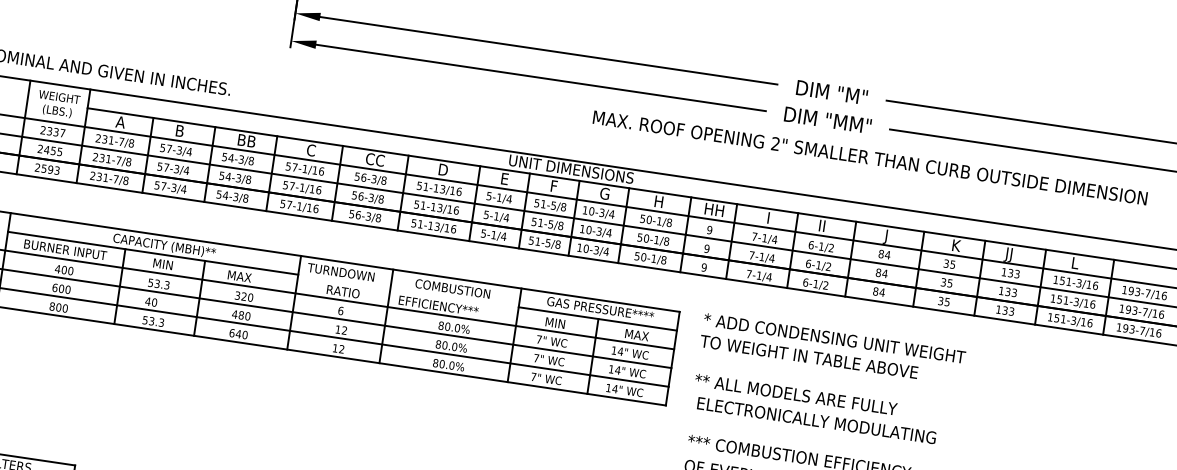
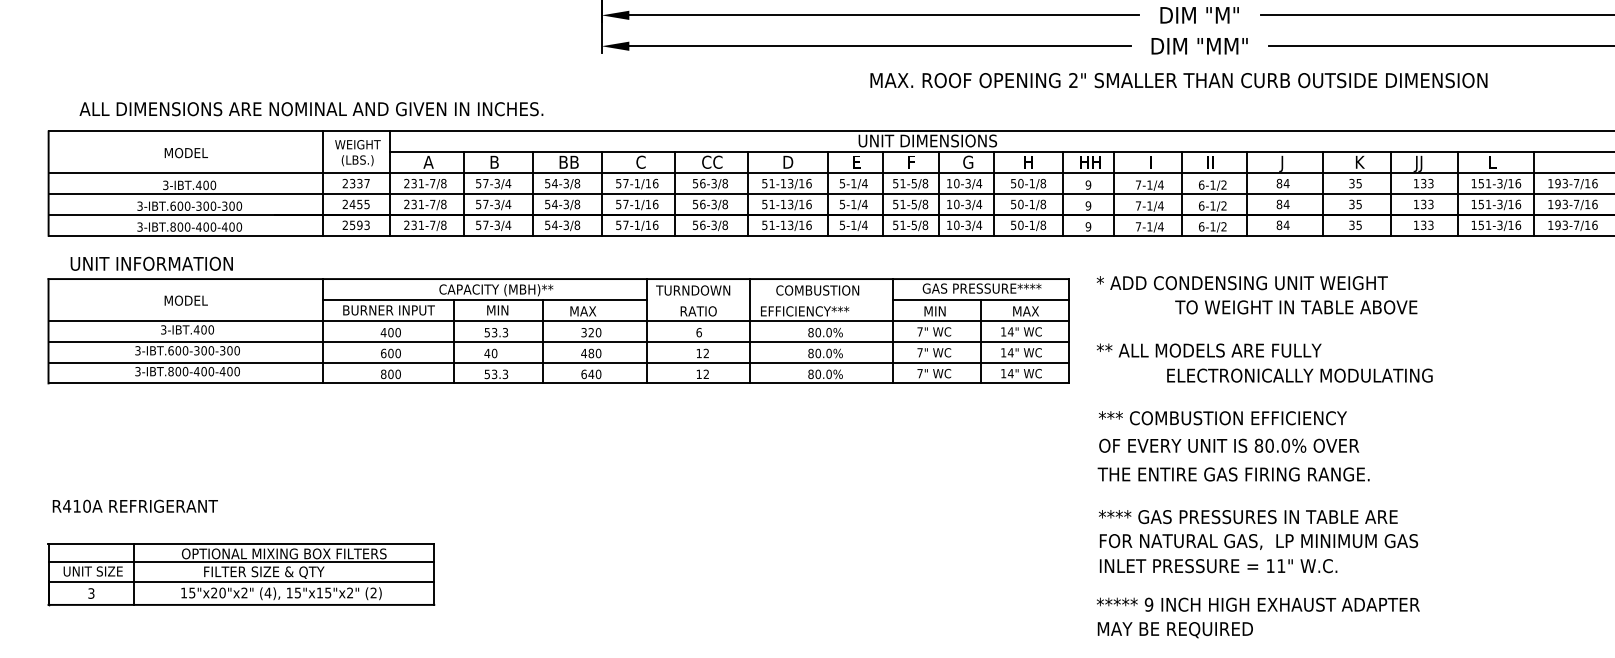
text: (869, 157) -> (1178, 80), moved
text: (809, 357) -> (1296, 307), moved
text: (816, 420) -> (1299, 375), moved

